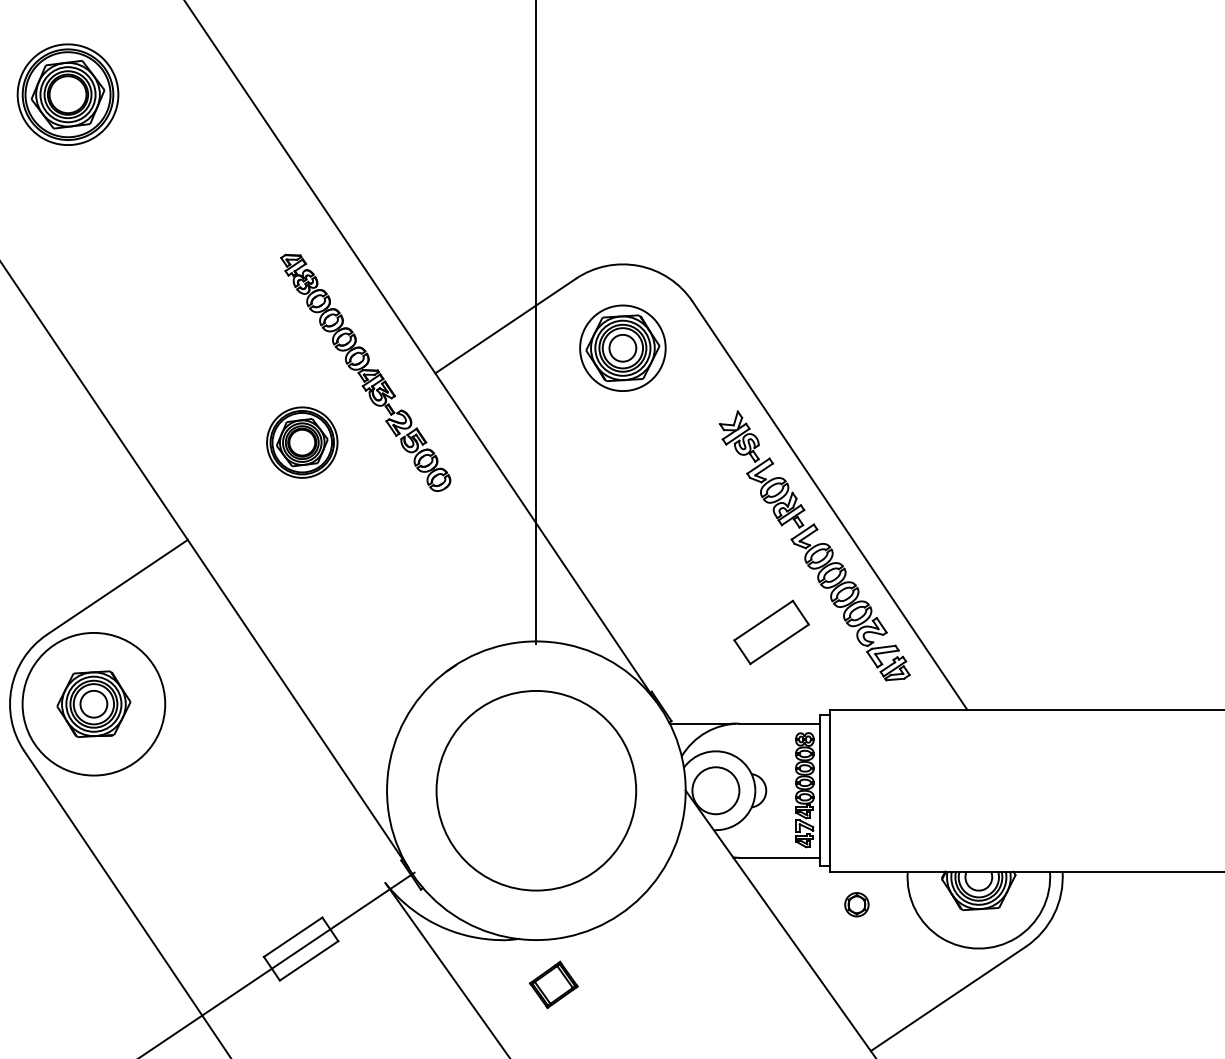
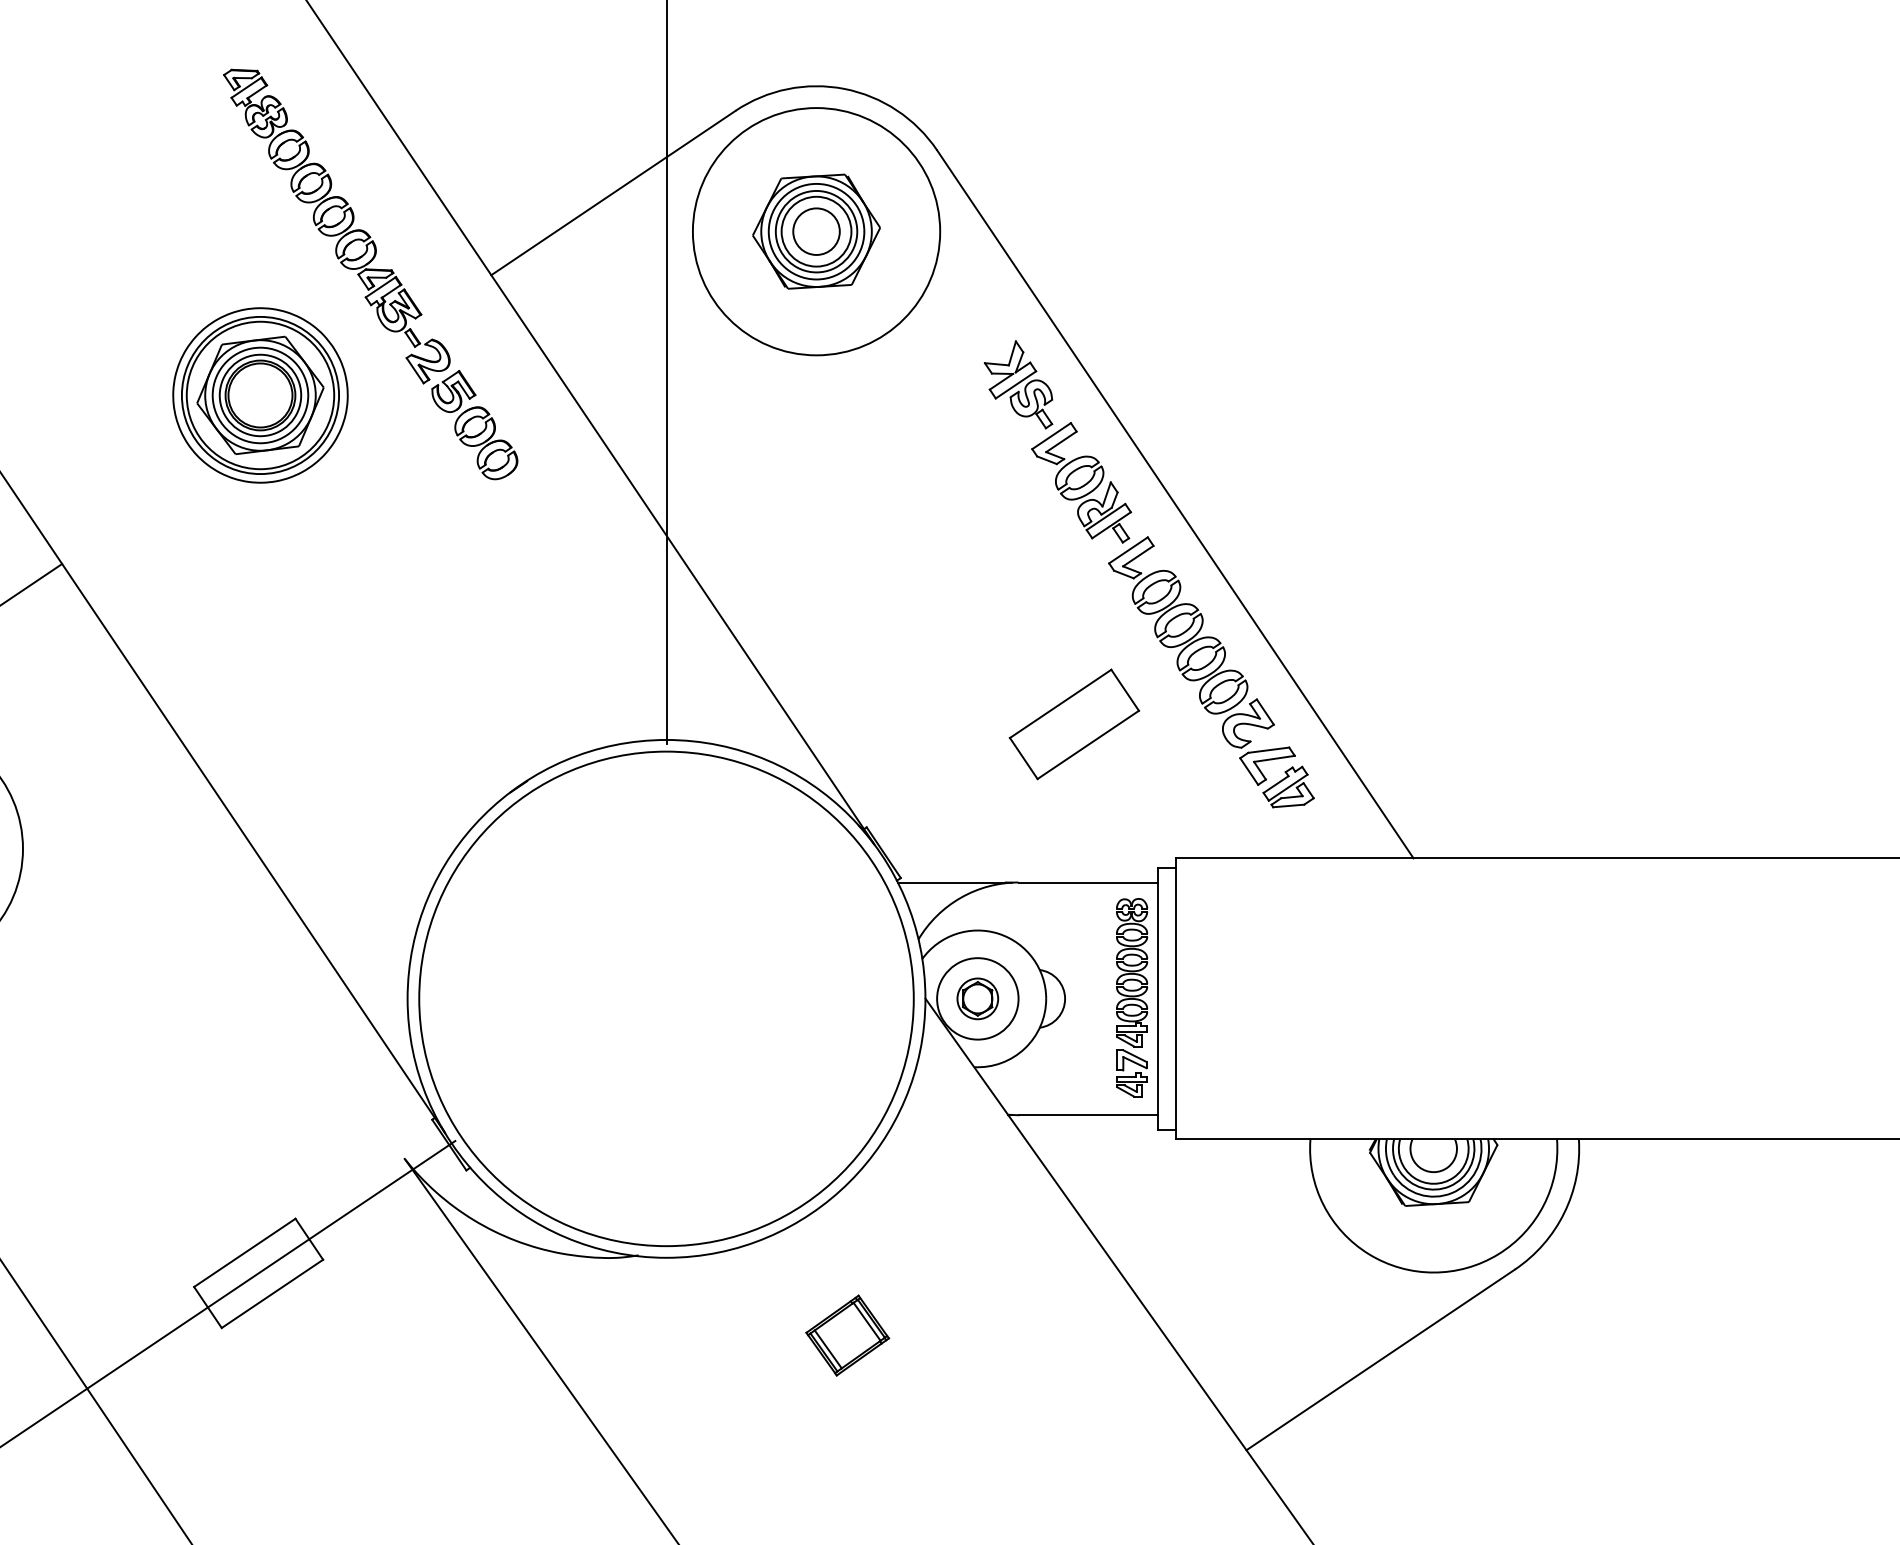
circle: (622, 347) -> (815, 230), size x1.67
part: (302, 442) -> (261, 395), size x1.43
circle: (535, 790) -> (664, 998), size x1.43
part: (856, 904) -> (977, 998), moved
part: (553, 984) -> (847, 1334), moved

